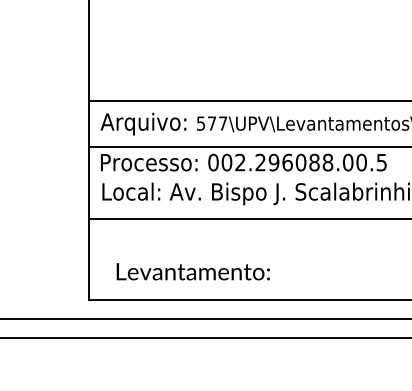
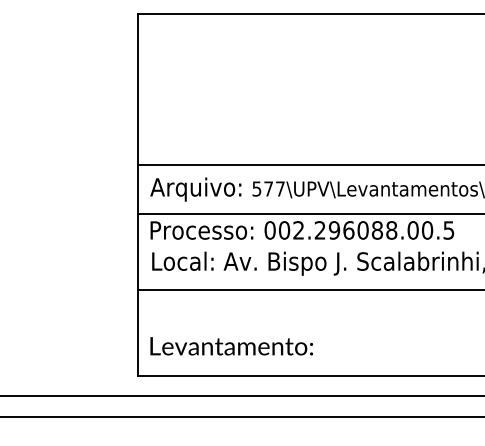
text: (193, 271) -> (231, 346), moved

